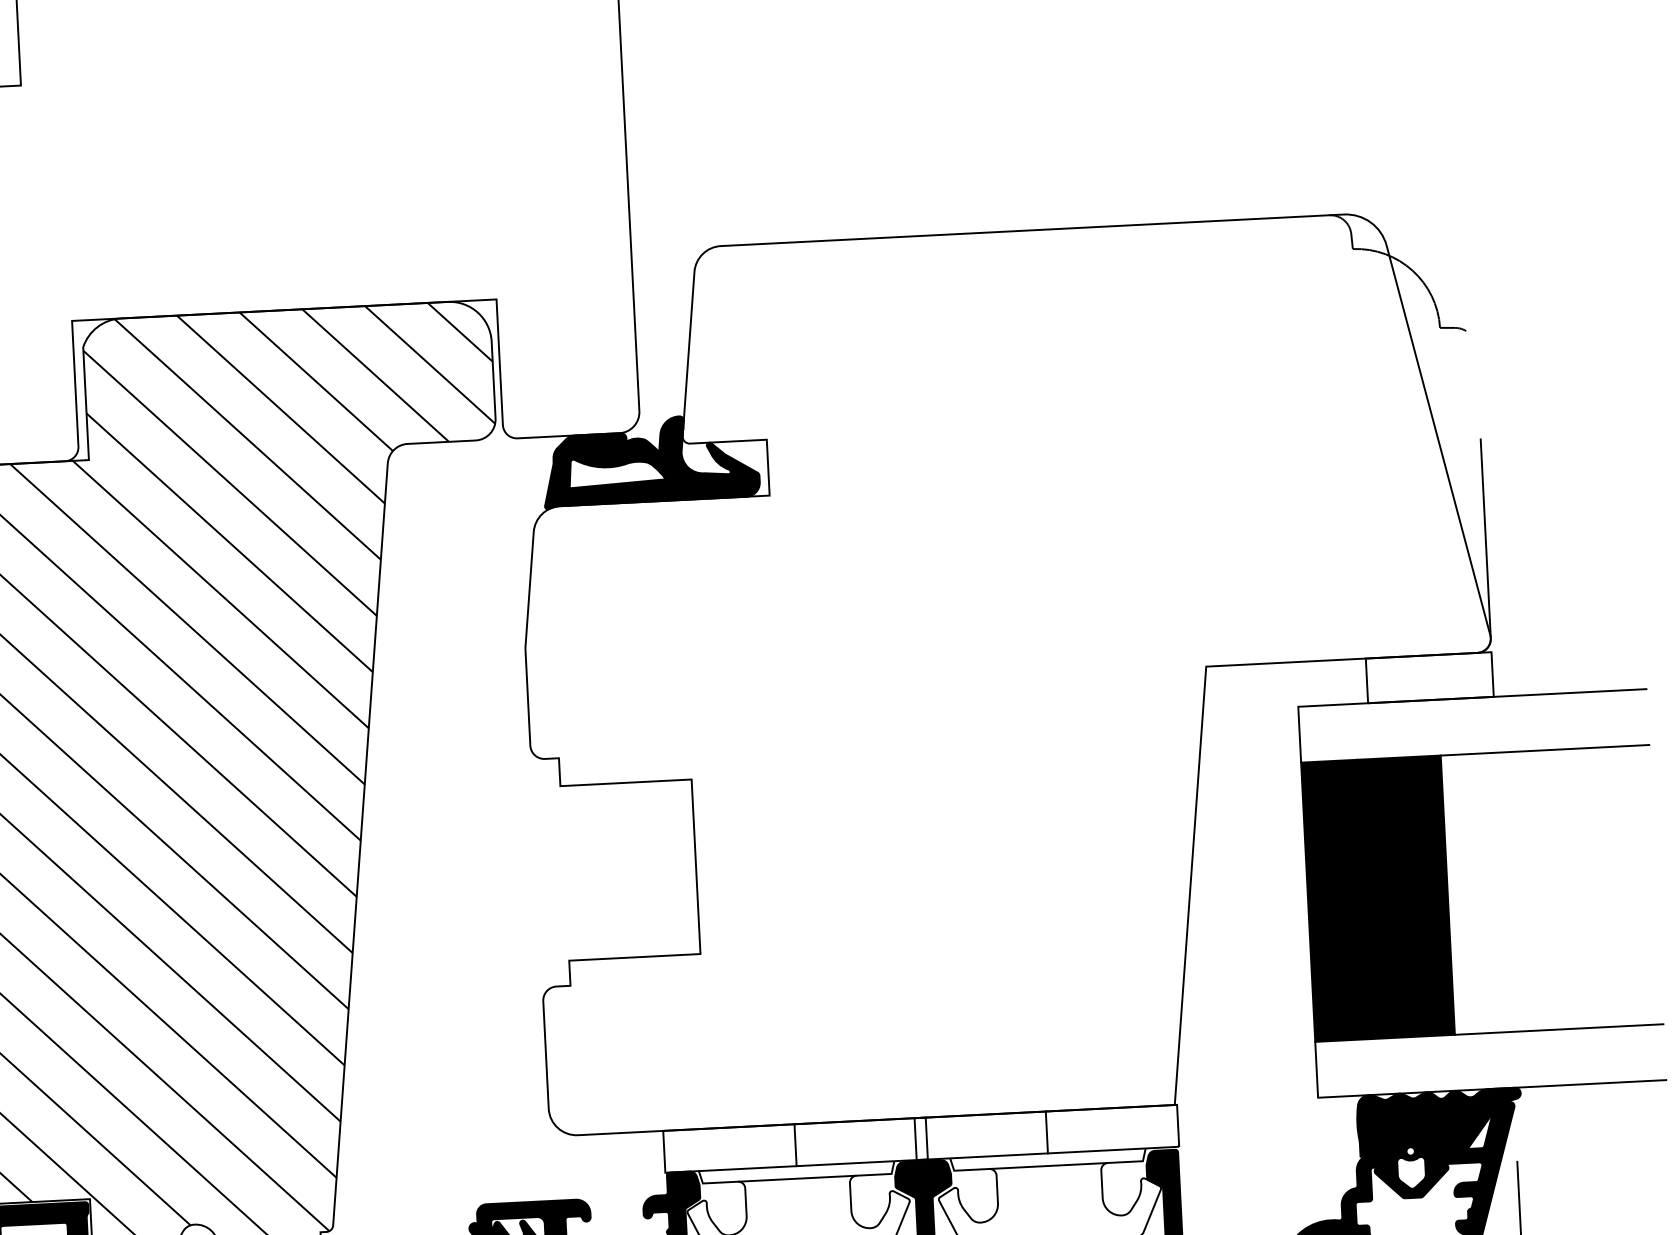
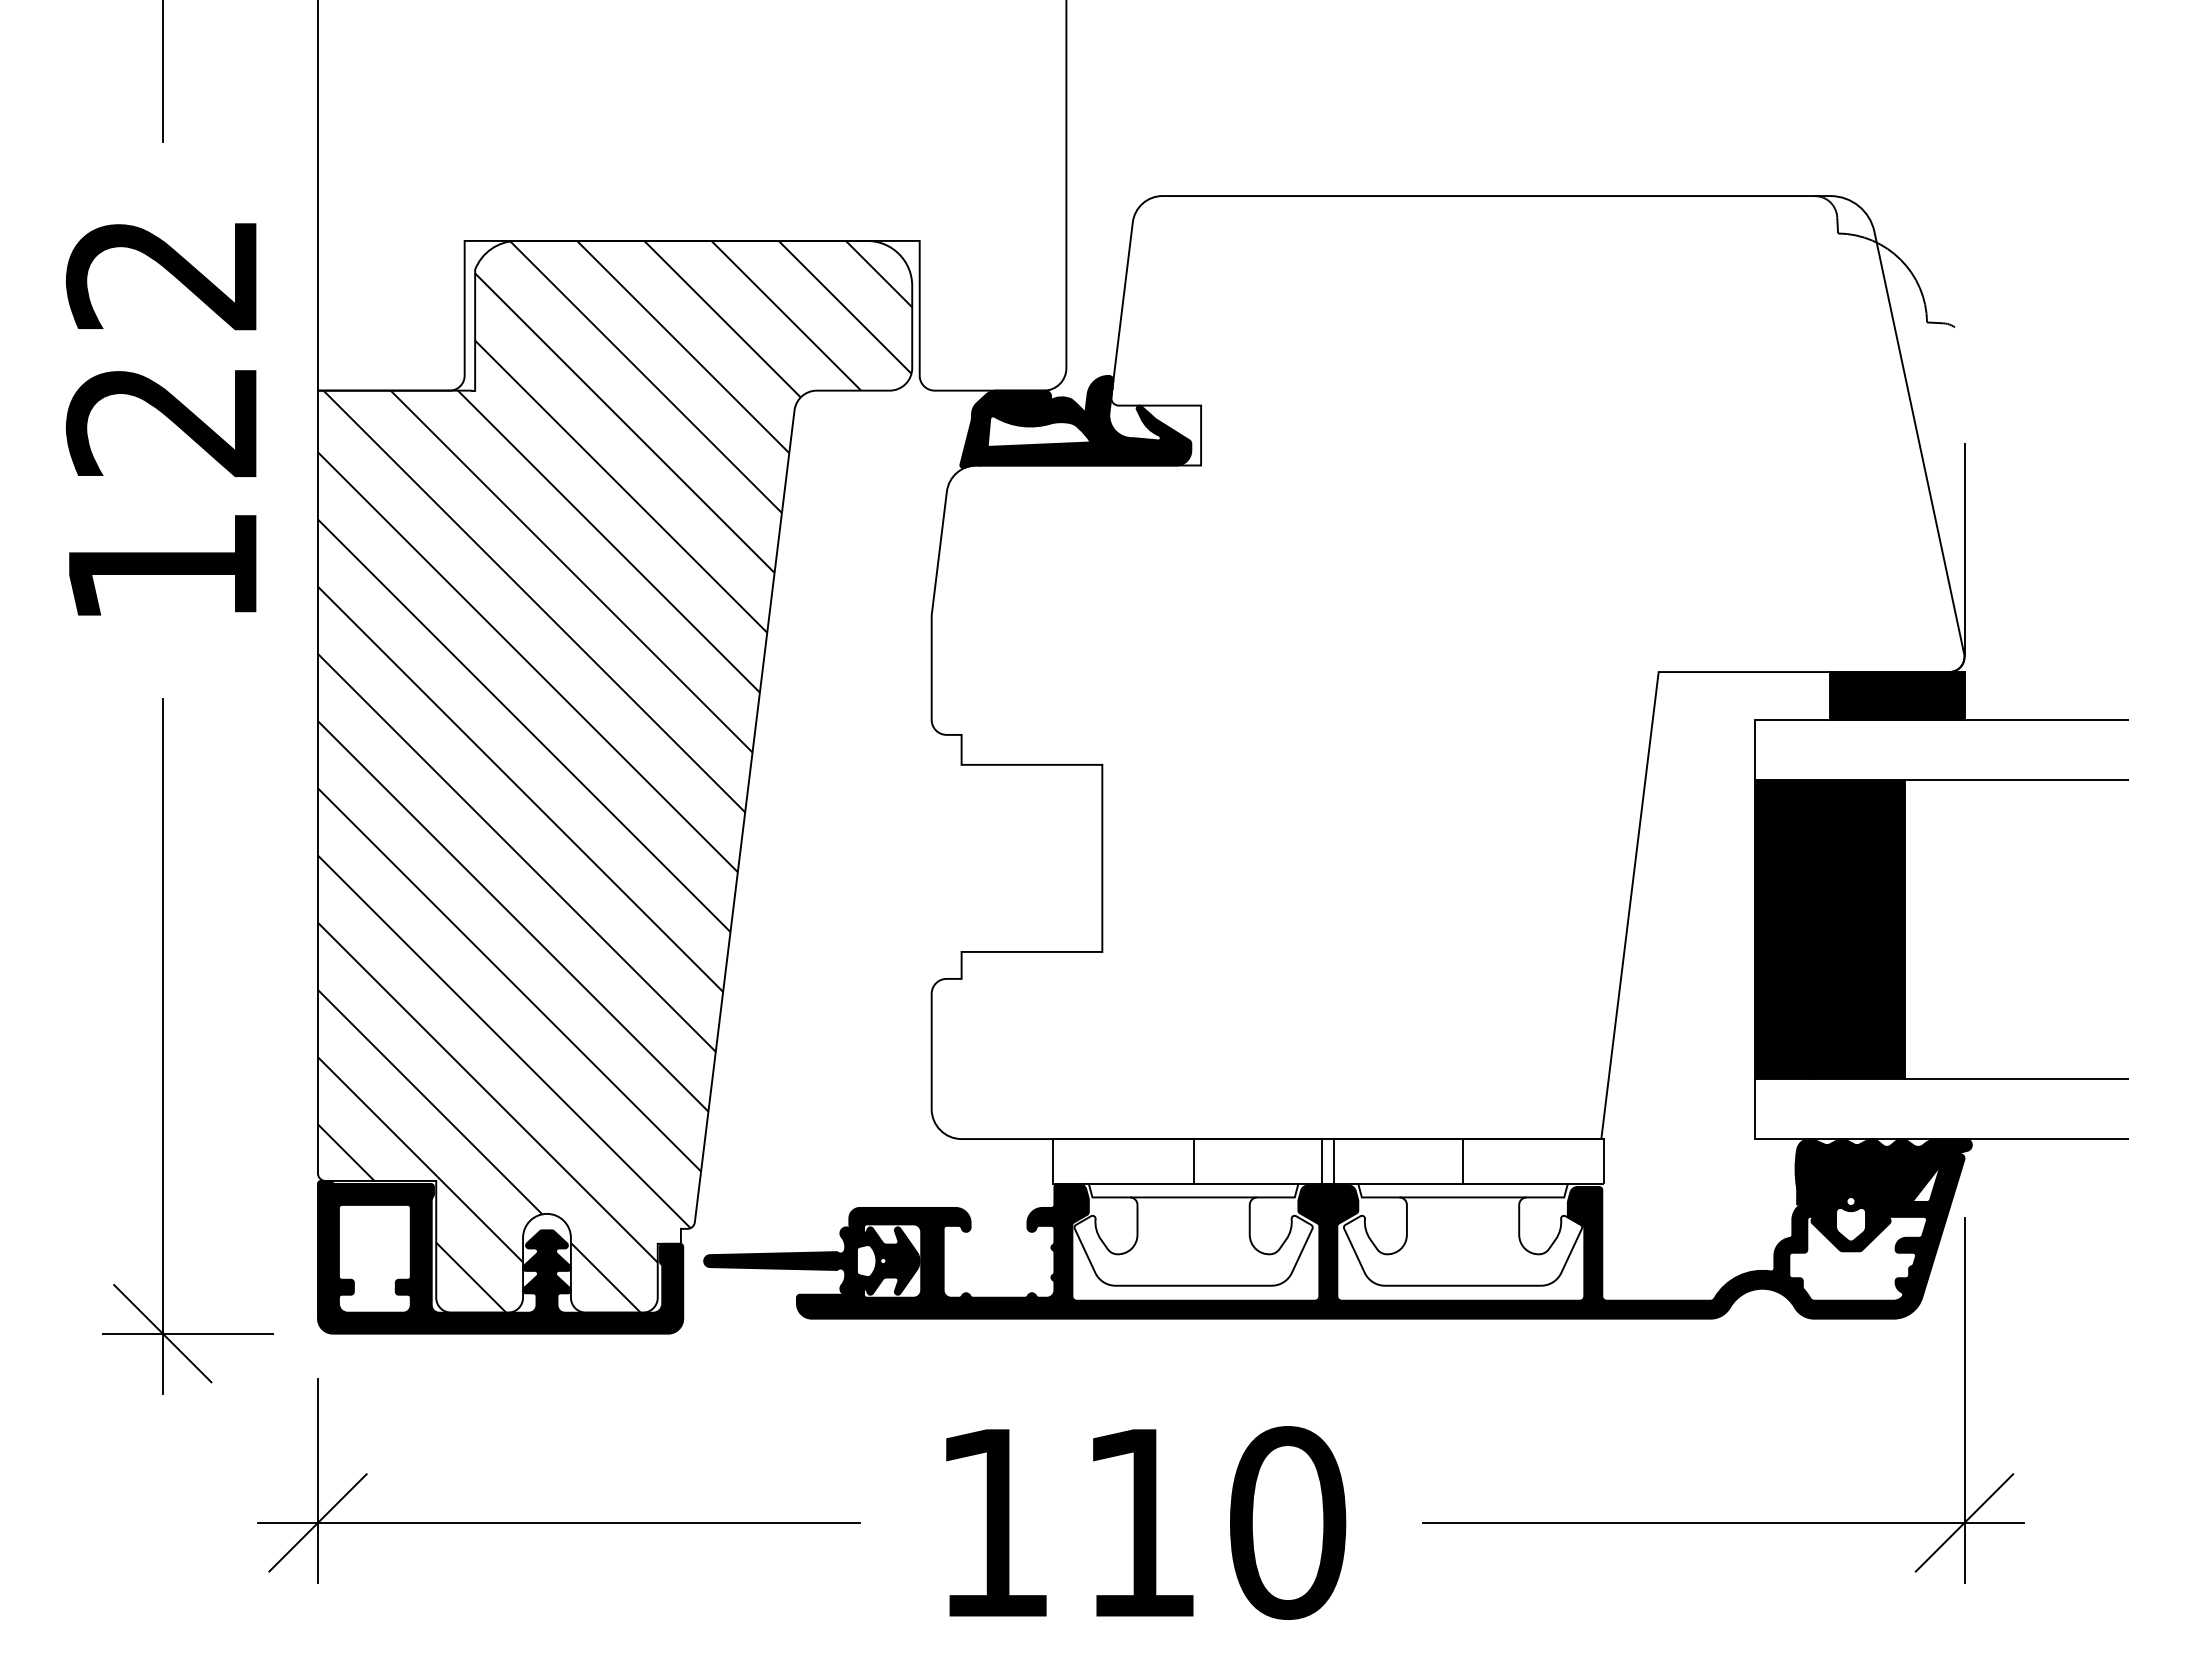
fill: (1429, 677) -> (1896, 695), added

